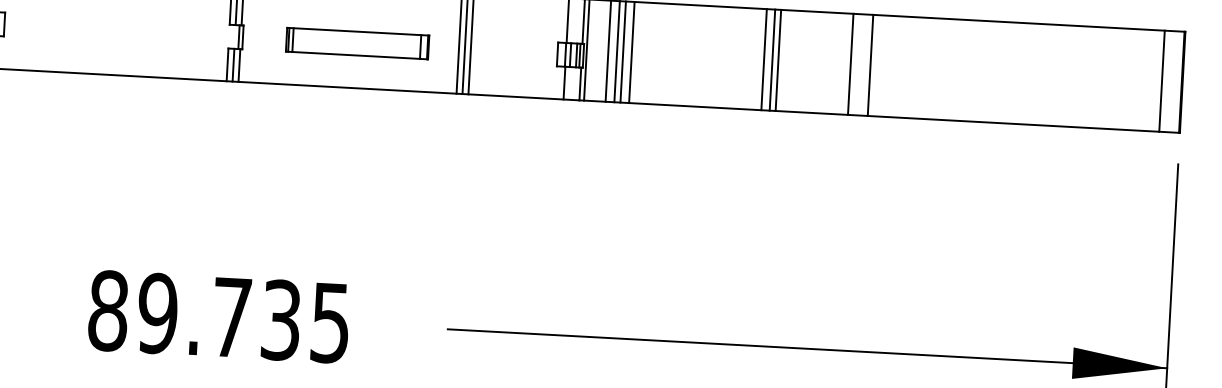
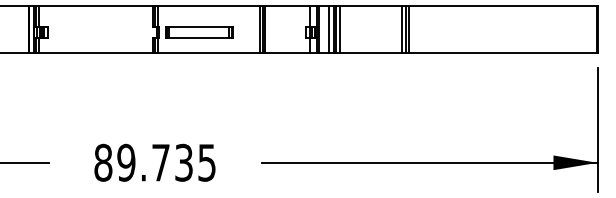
part: (357, 44) -> (199, 32), moved
line: (850, 62) -> (442, 28), removed
line: (869, 63) -> (451, 28), removed
line: (1161, 79) -> (587, 28), removed

